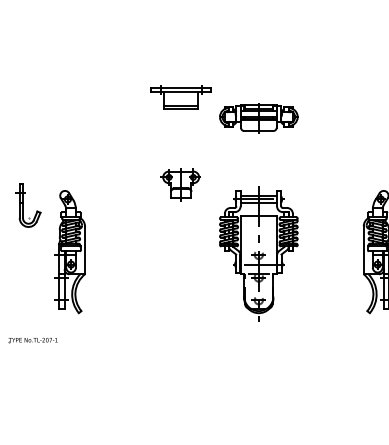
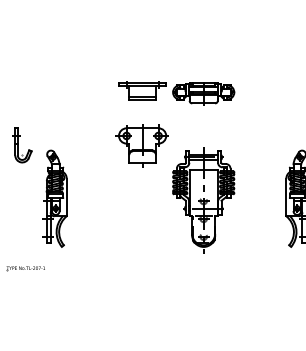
part: (180, 97) -> (141, 90), moved
part: (180, 184) -> (141, 145), size x1.67
part: (28, 205) -> (22, 145), moved

